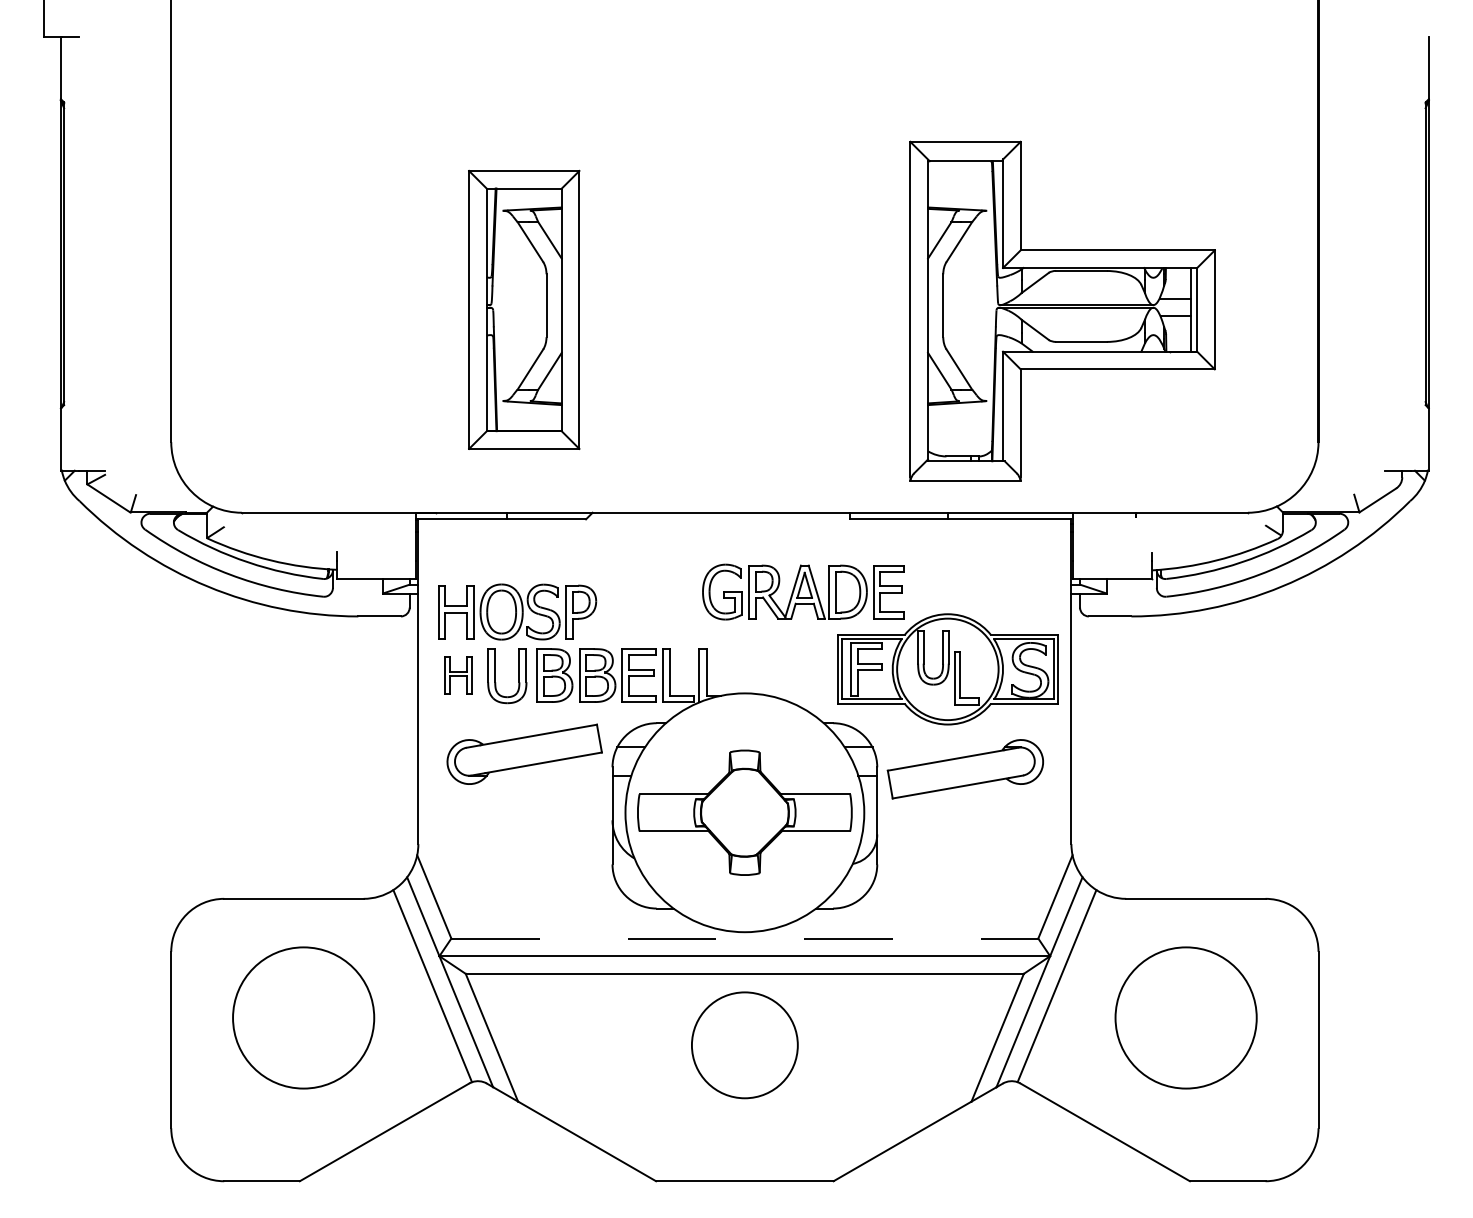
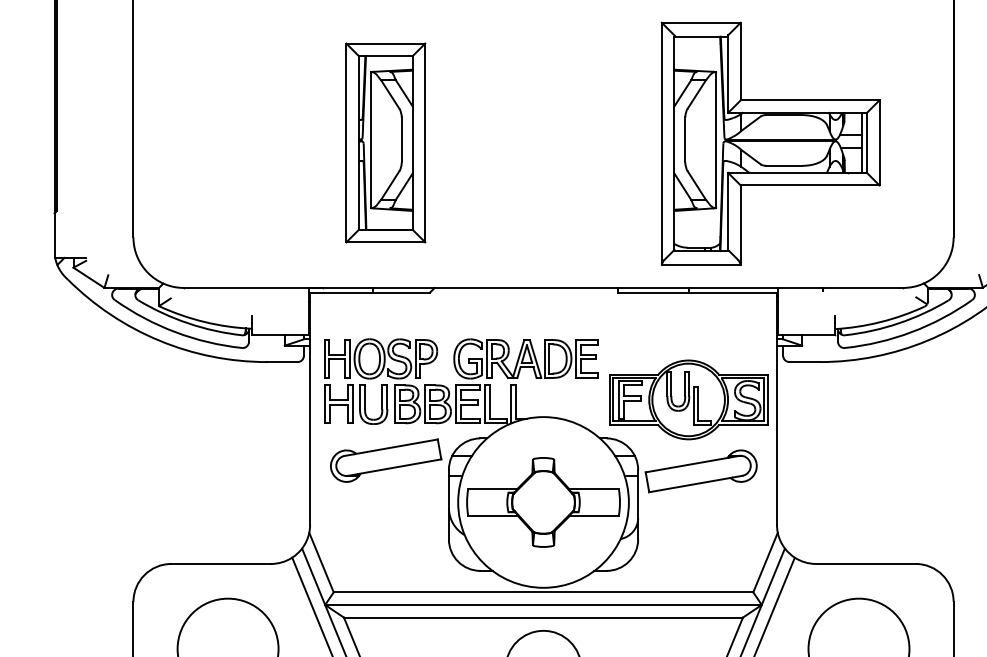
line: (503, 305) -> (370, 139), added
line: (986, 305) -> (716, 139), added
part: (803, 591) -> (526, 358), moved
part: (458, 675) -> (338, 404), size x1.43
line: (745, 938) -> (543, 592), dashed -> solid

